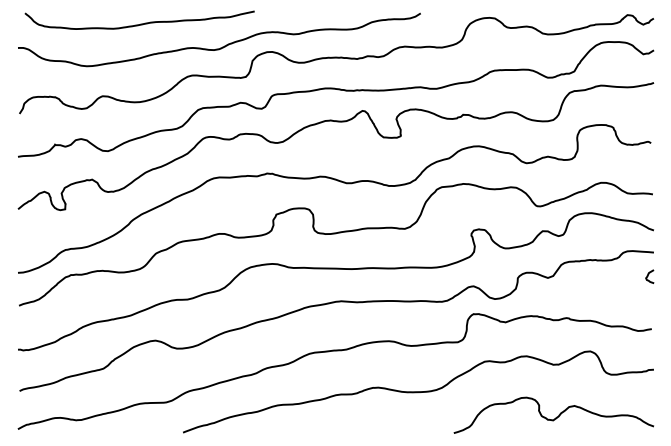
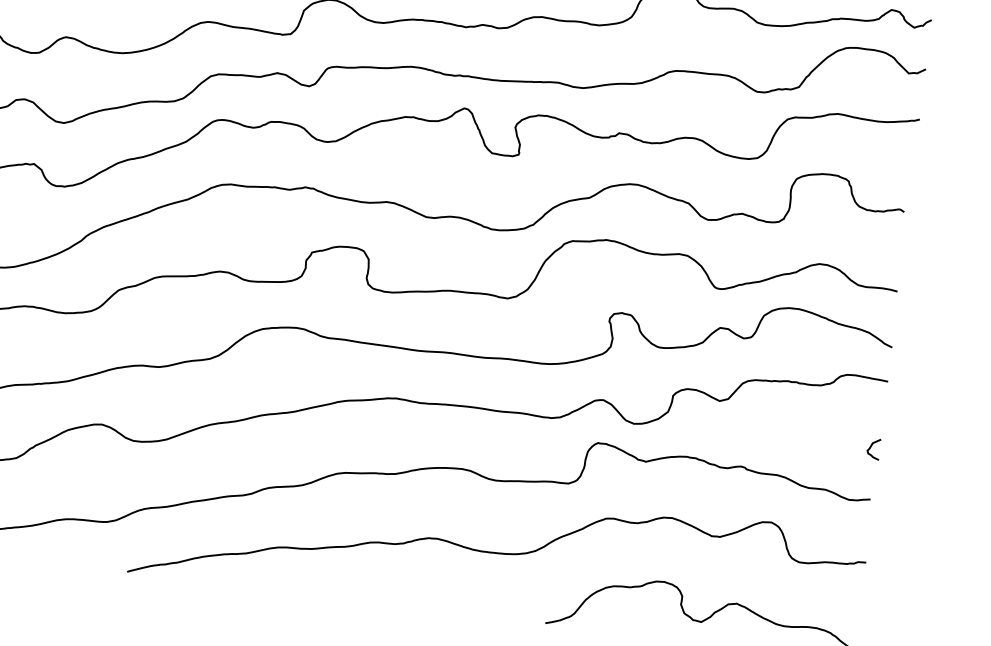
curve: (648, 276) -> (871, 448), moved

